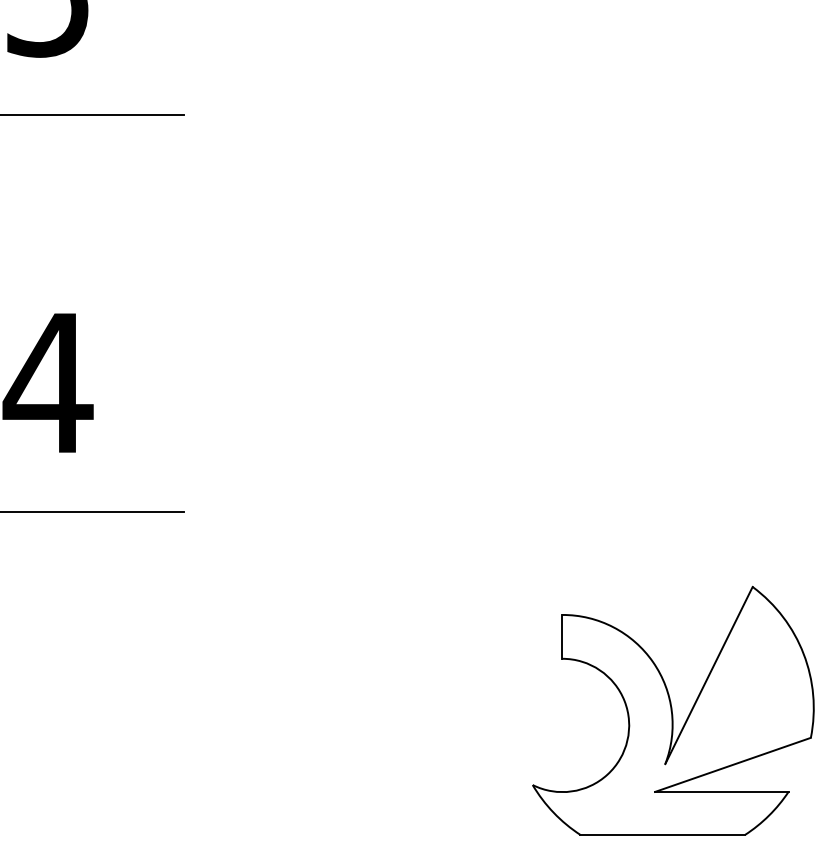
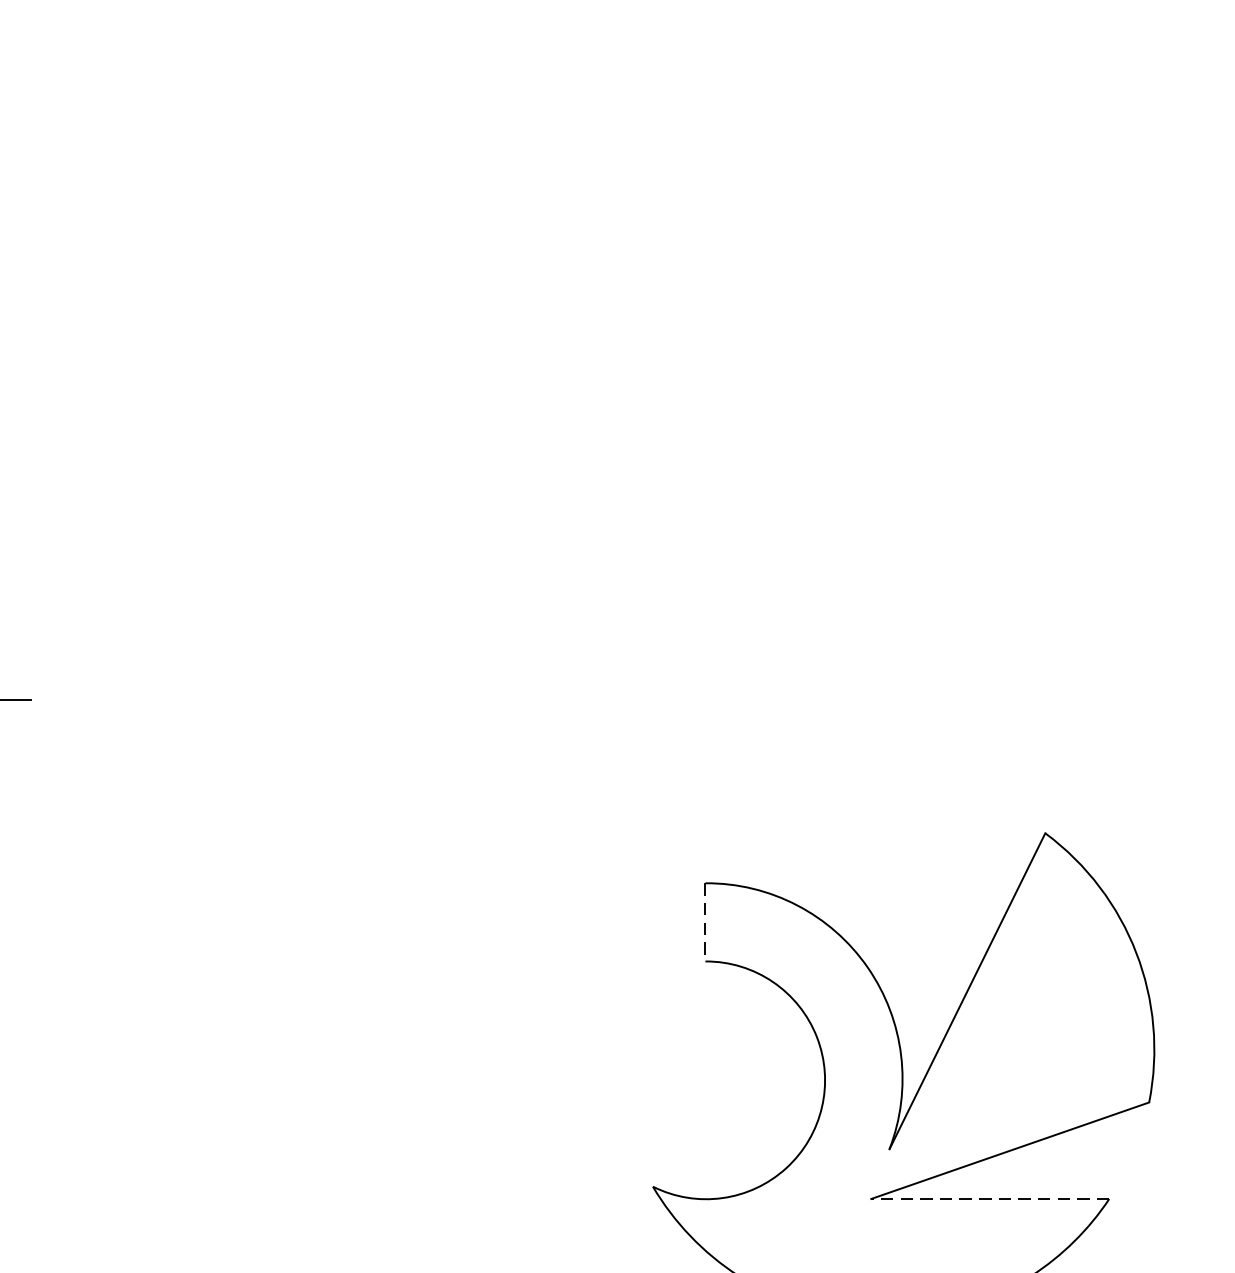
line: (562, 636) -> (706, 921), solid -> dashed
line: (721, 791) -> (989, 1198), solid -> dashed

